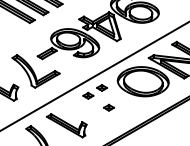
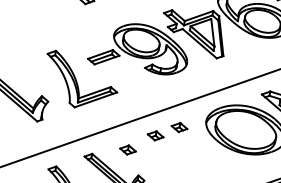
part: (108, 107) -> (127, 149), moved

